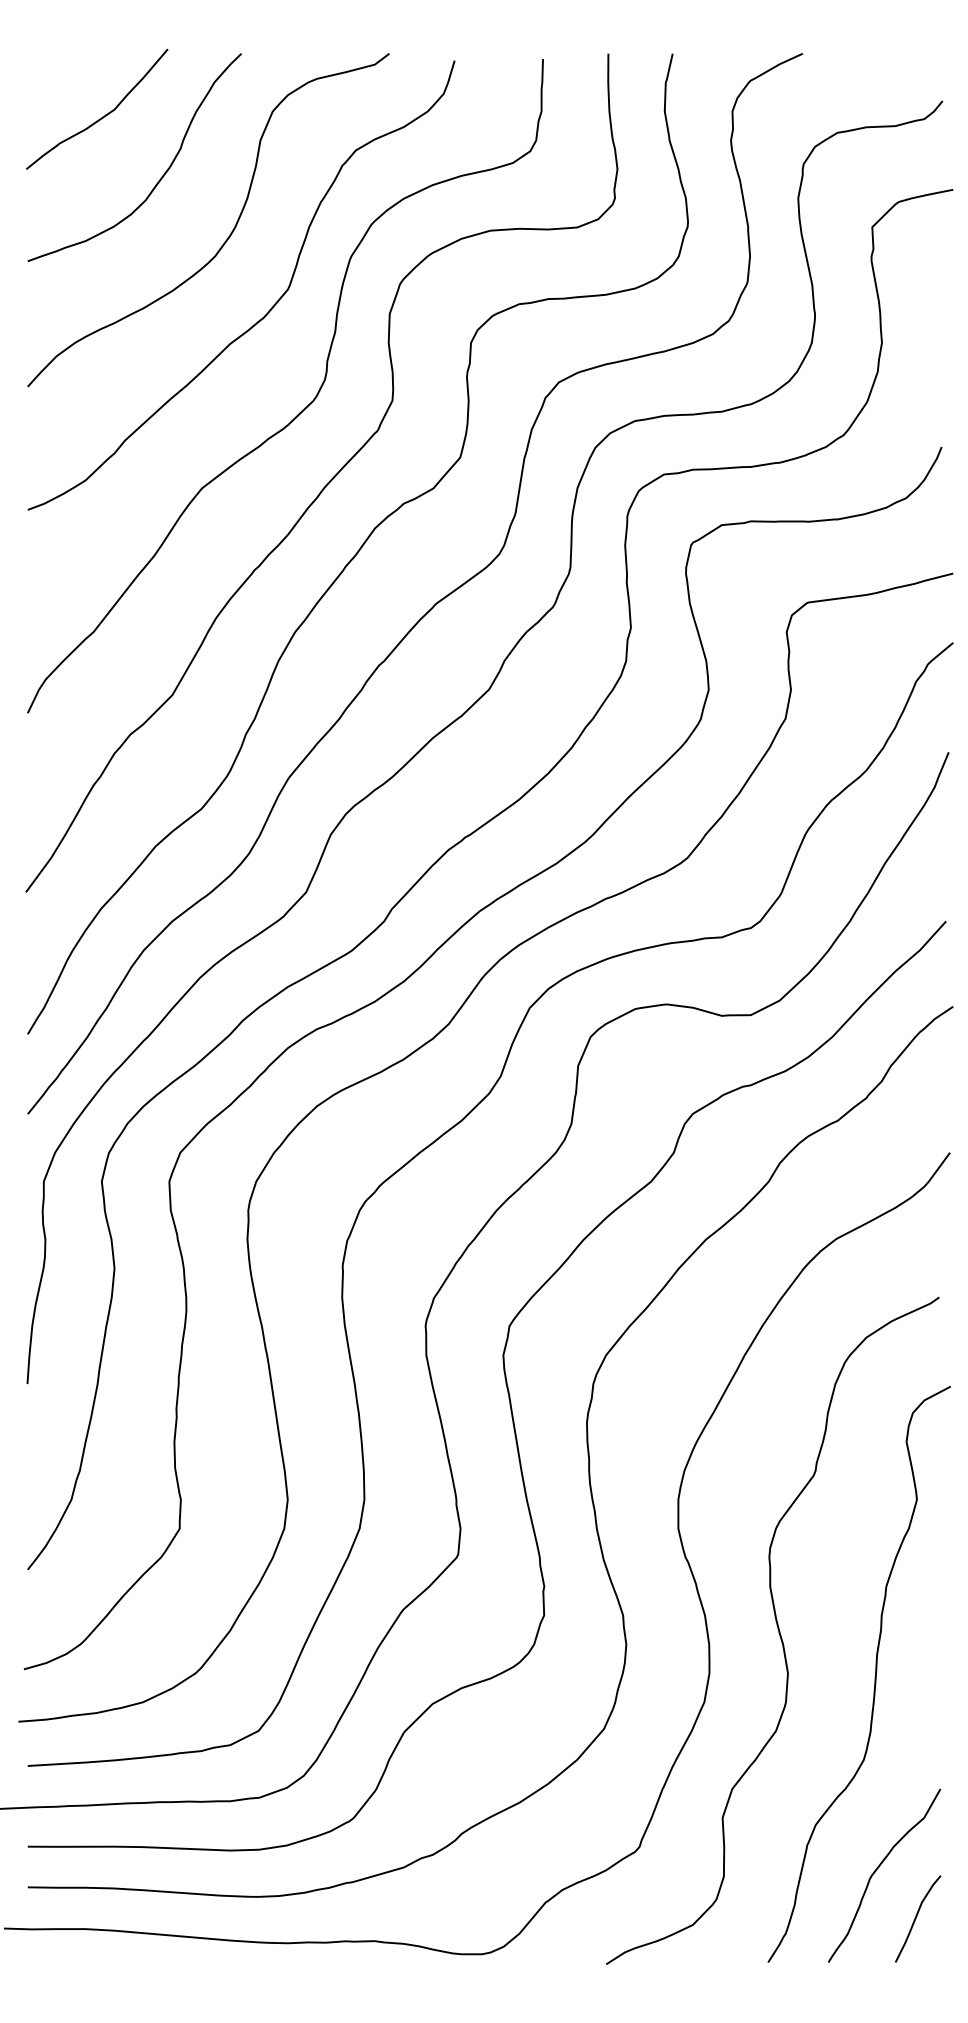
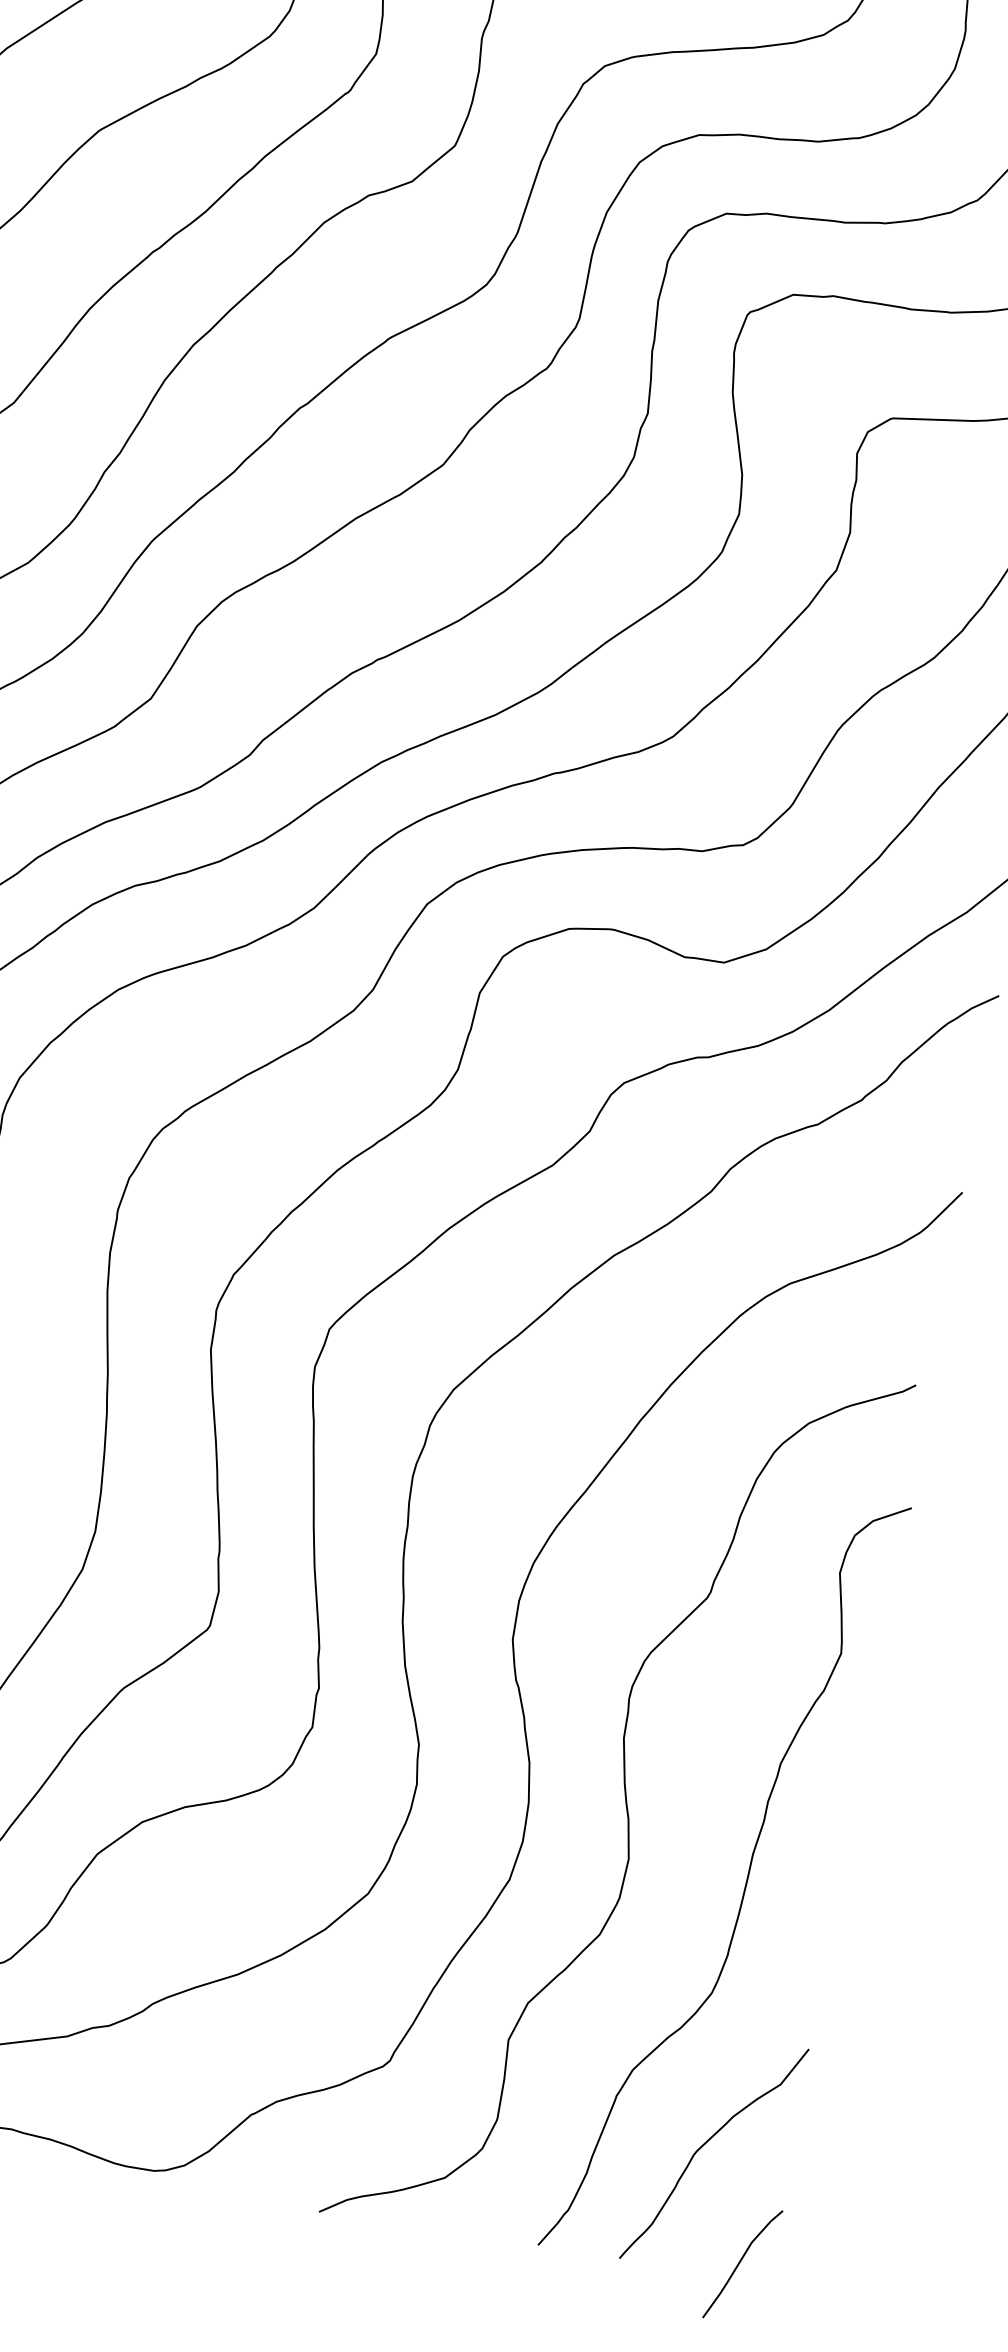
curve: (916, 1918) -> (740, 2263), moved

